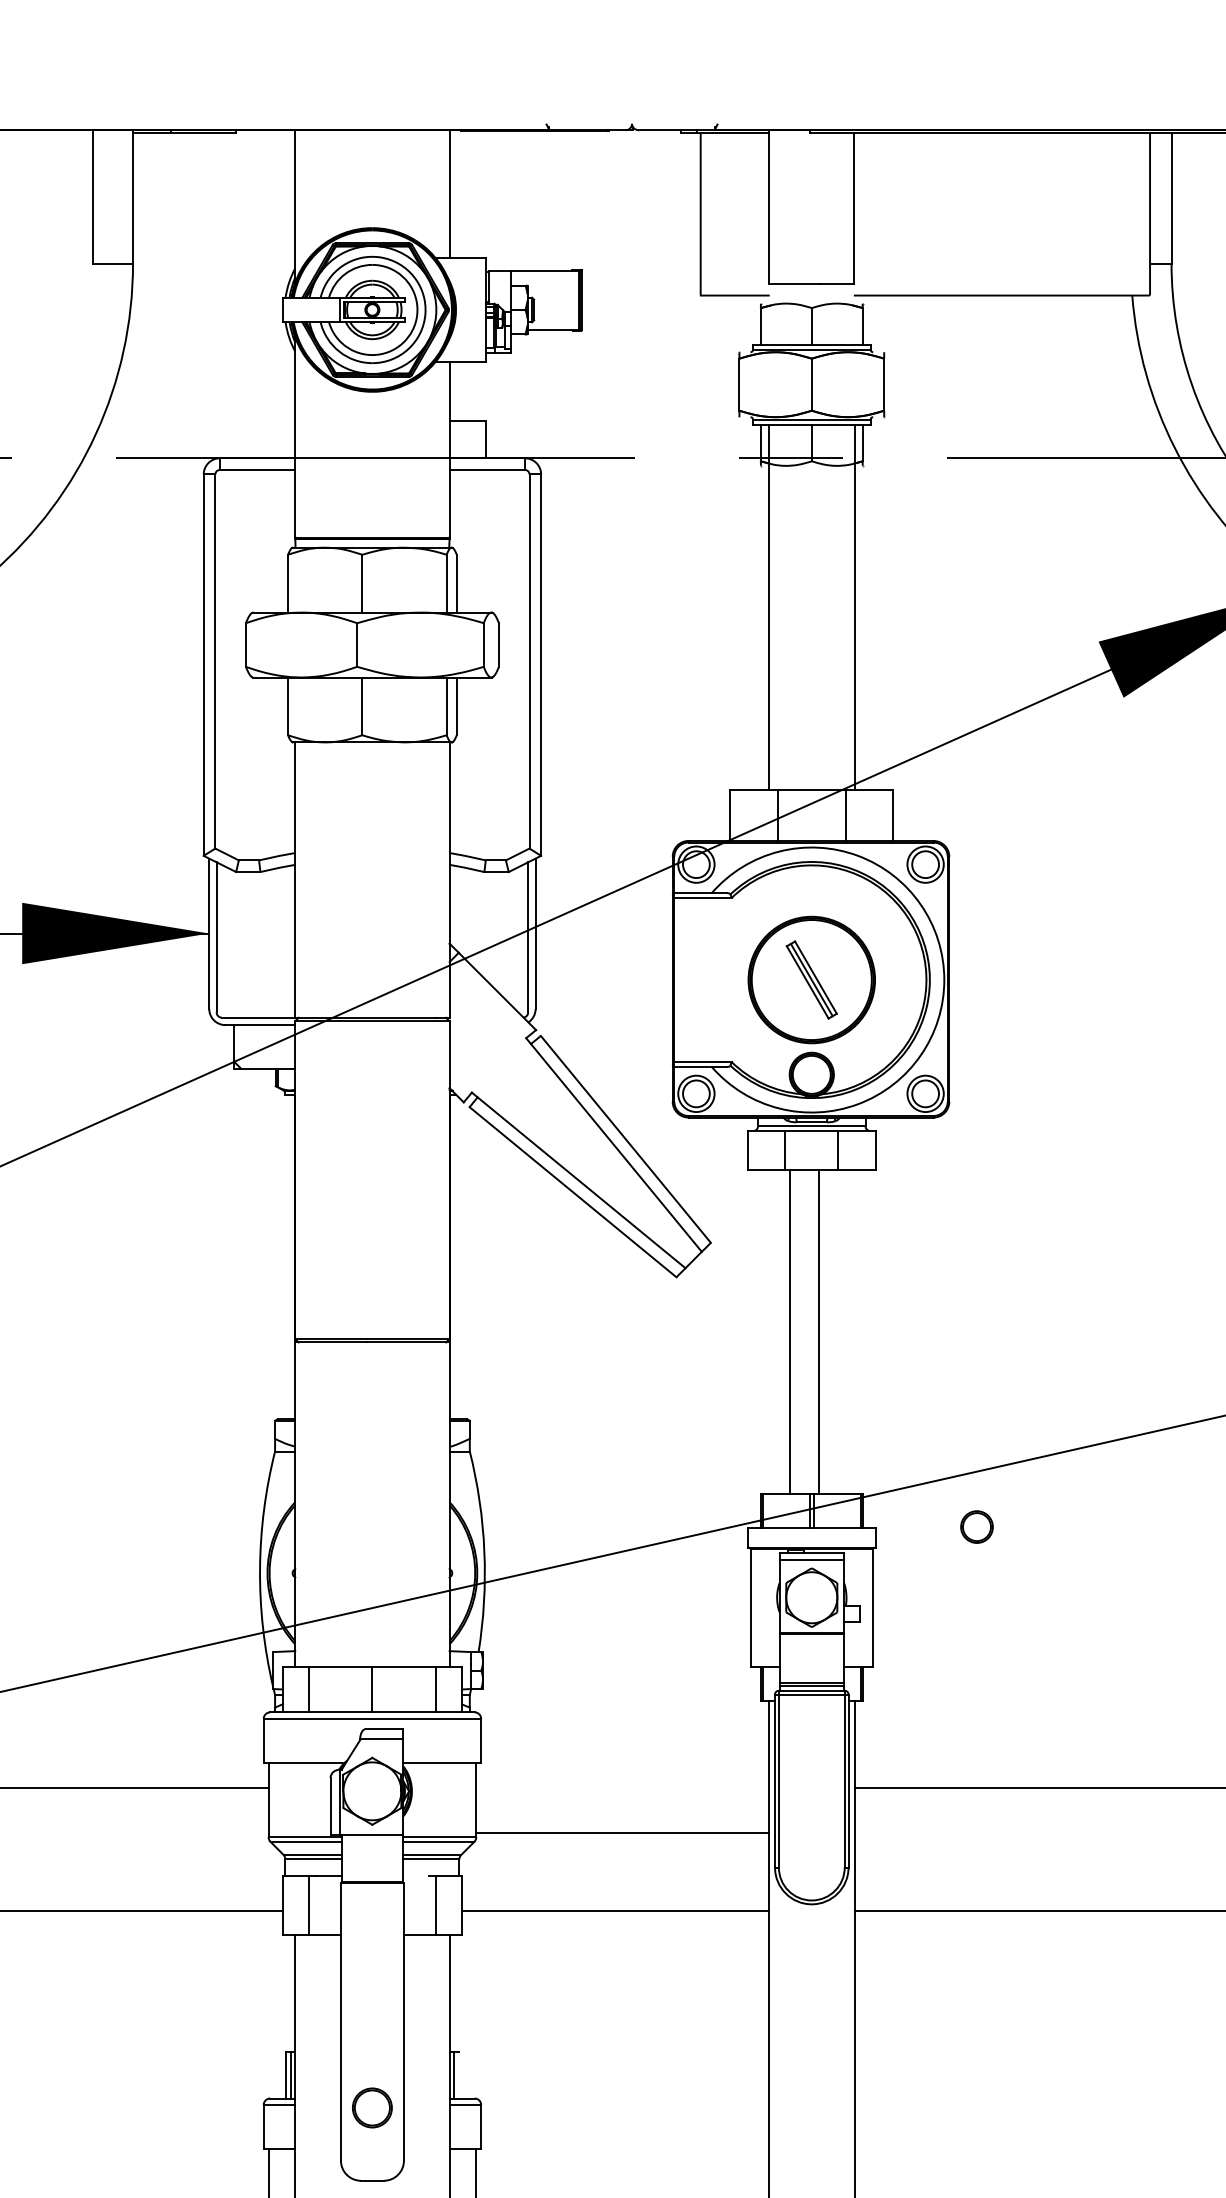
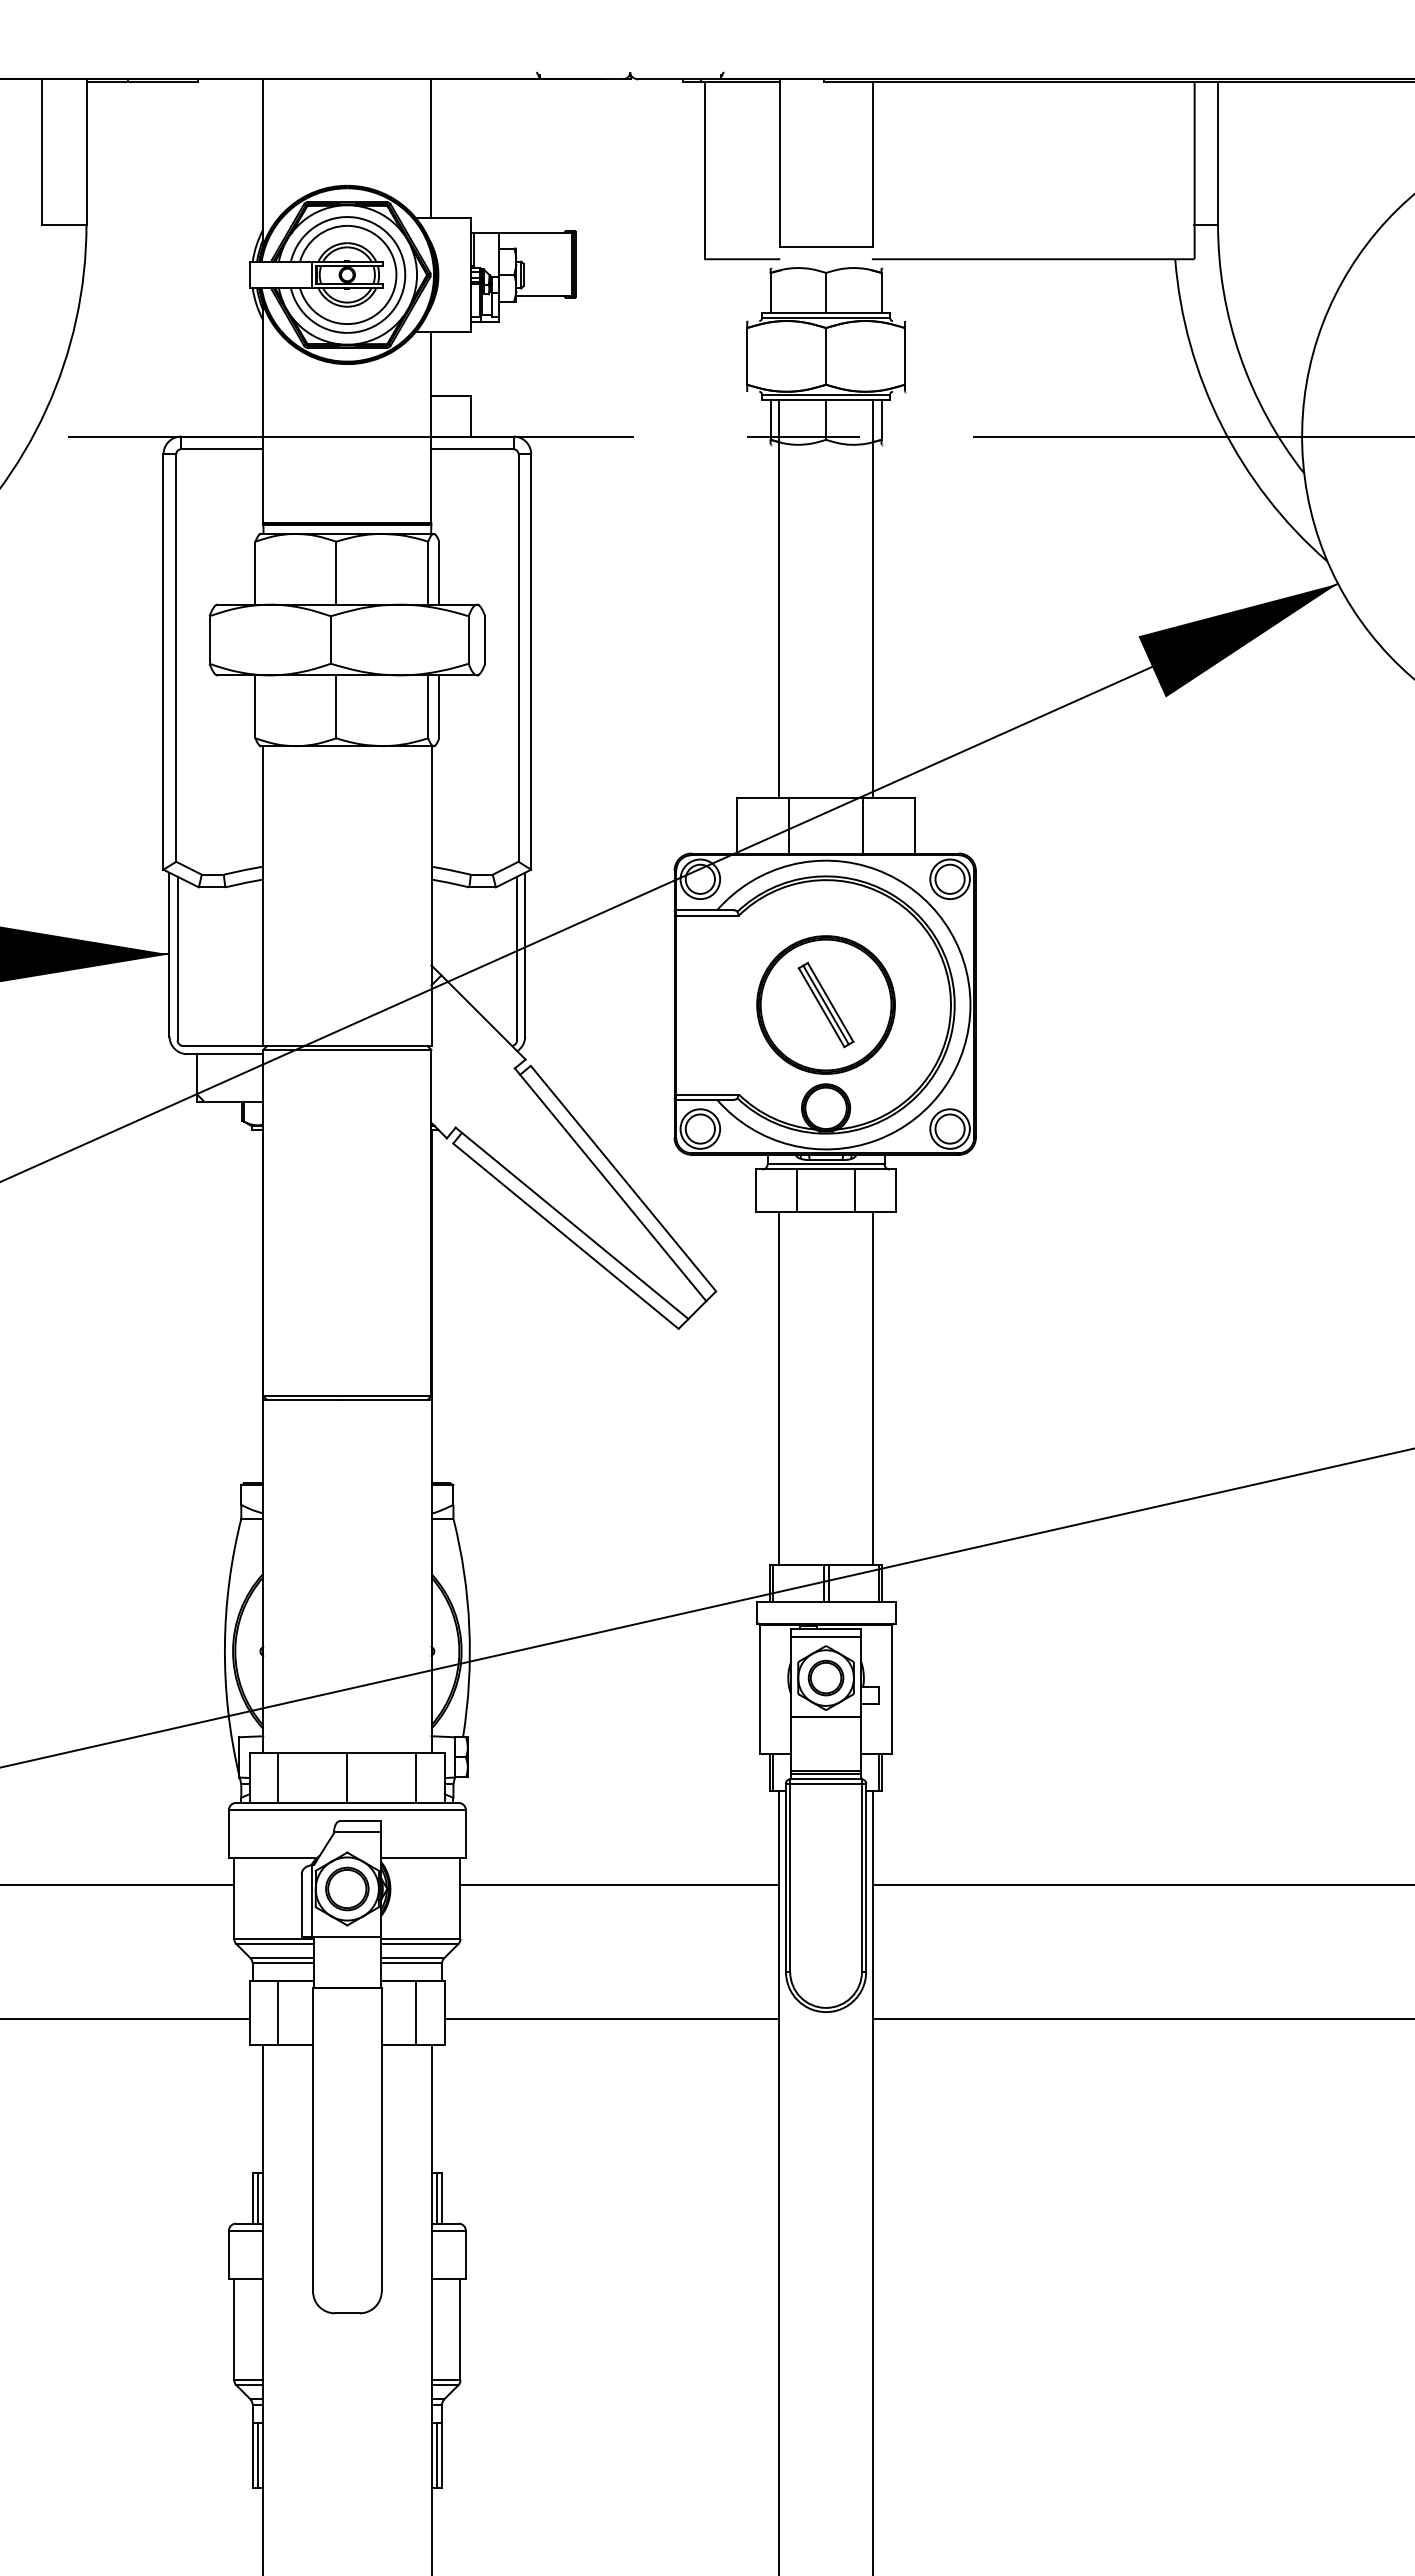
line: (790, 1331) -> (872, 1388), moved
line: (818, 1331) -> (779, 1388), moved
part: (976, 1526) -> (825, 1677), moved
line: (622, 1832) -> (619, 1884), moved
line: (415, 1876) -> (394, 1981), added
line: (458, 2074) -> (441, 2197), added
part: (372, 2107) -> (347, 1888), moved

